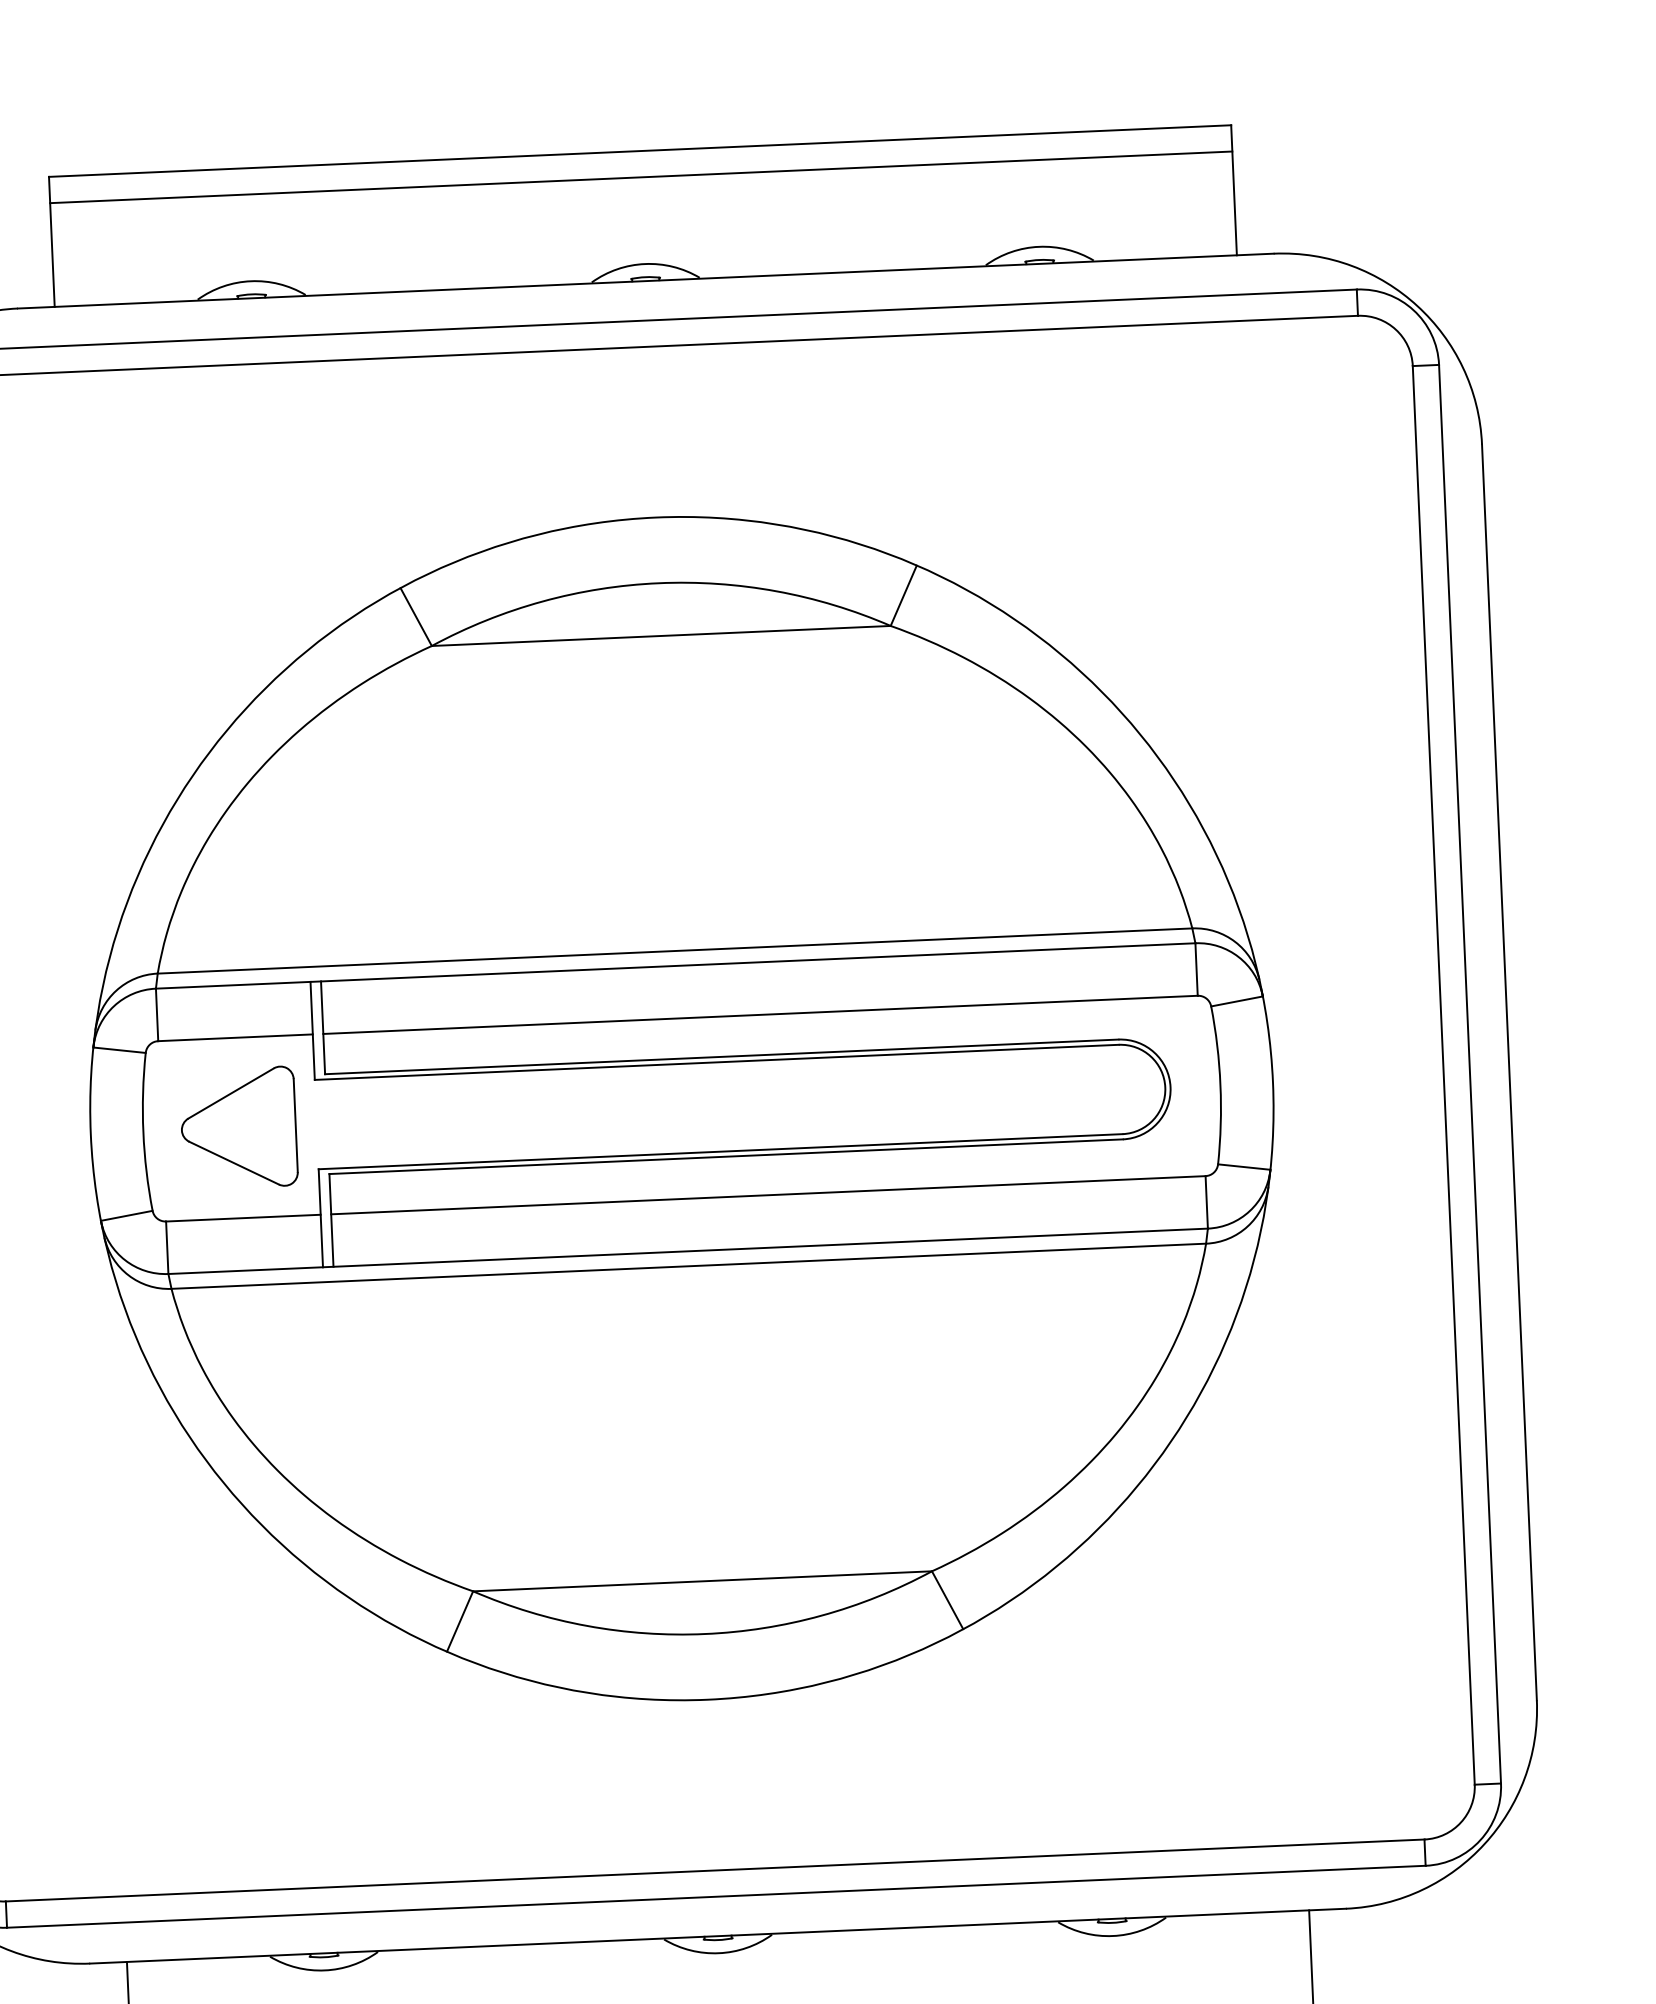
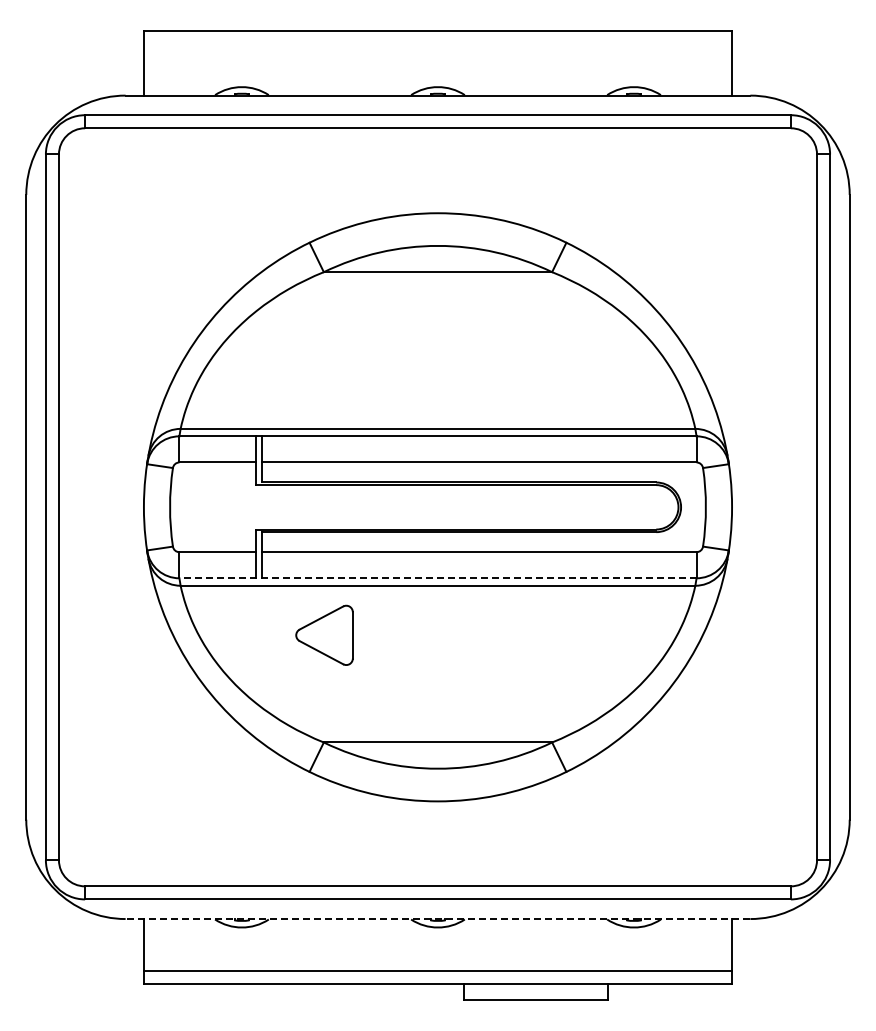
line: (640, 176) -> (437, 43), removed
part: (238, 1126) -> (324, 634), moved
line: (689, 1251) -> (438, 578), solid -> dashed
line: (717, 1937) -> (437, 919), solid -> dashed

